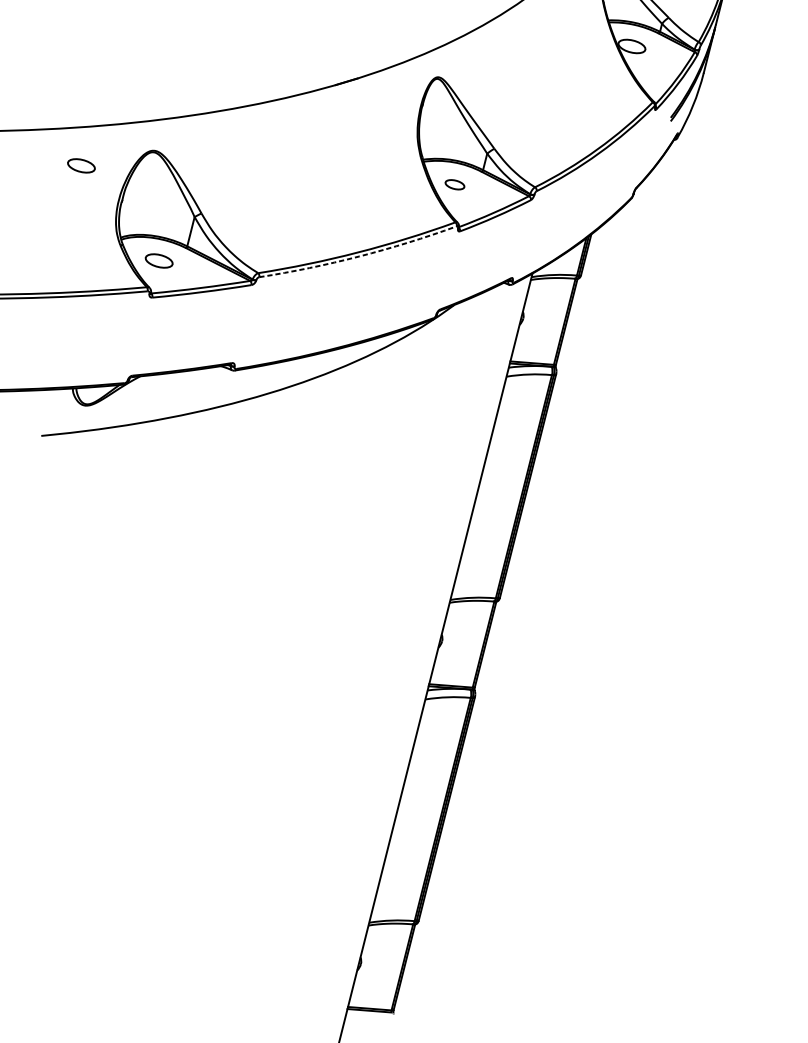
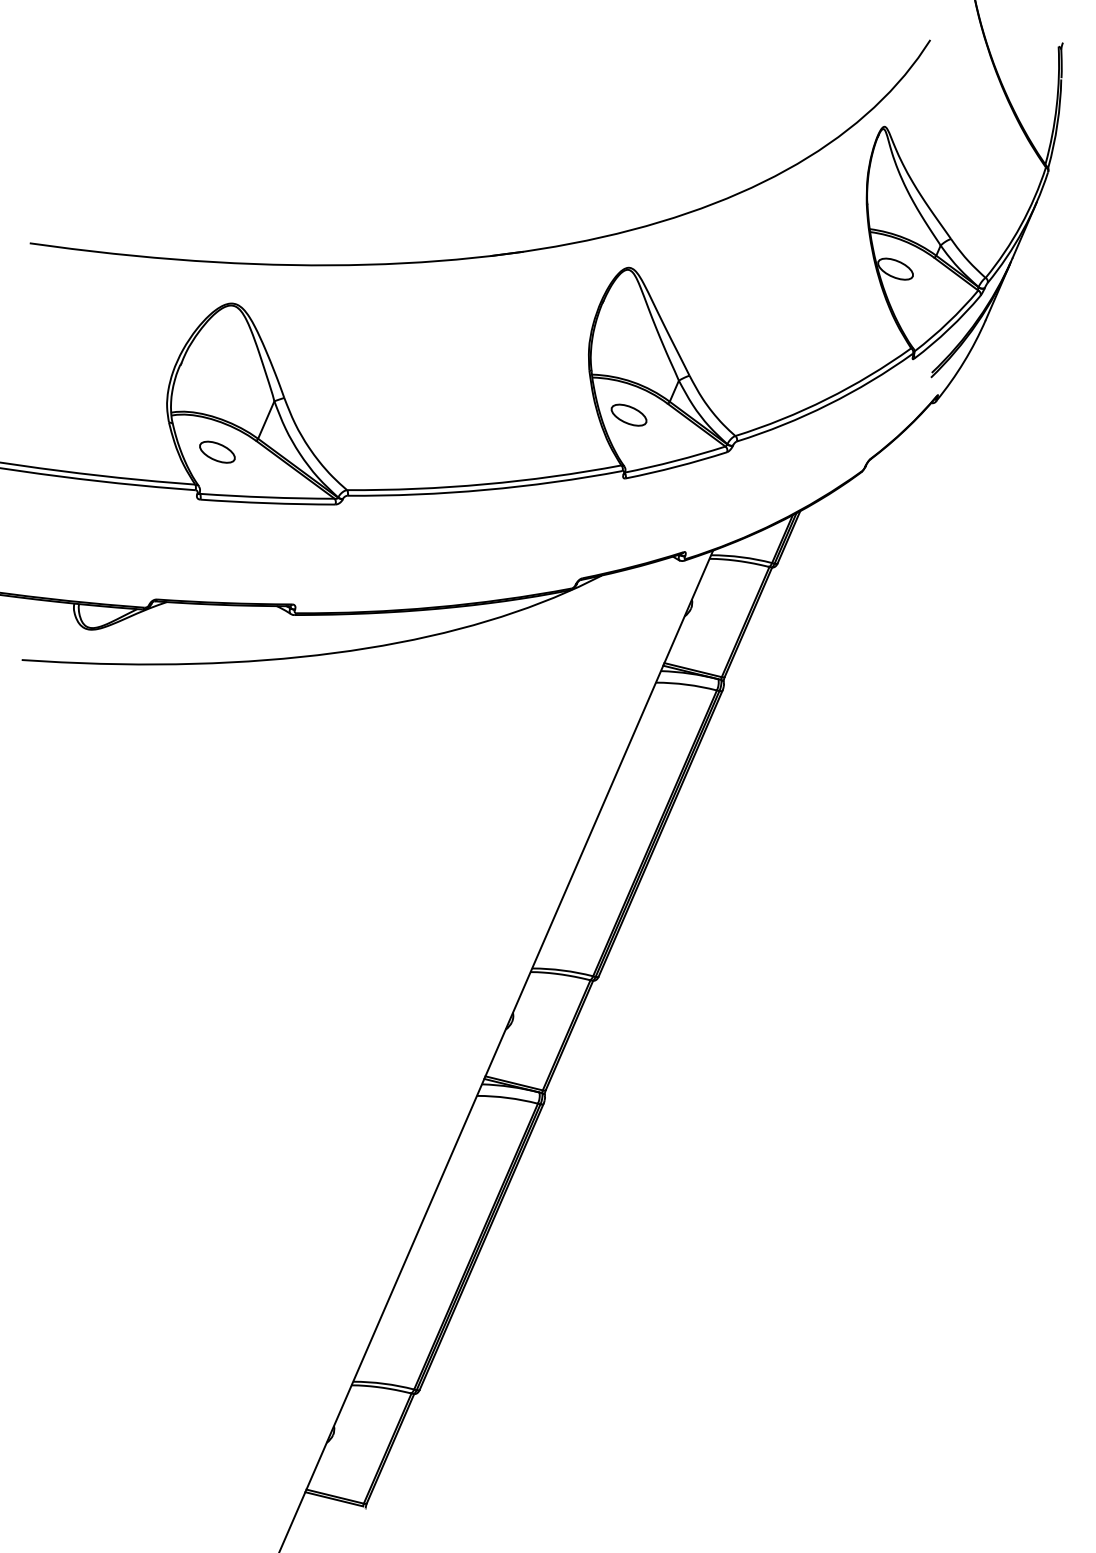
part: (81, 165) -> (134, 307), removed
part: (454, 184) -> (628, 414), size x1.43
arc: (359, 256) -> (485, 489), dashed -> solid

